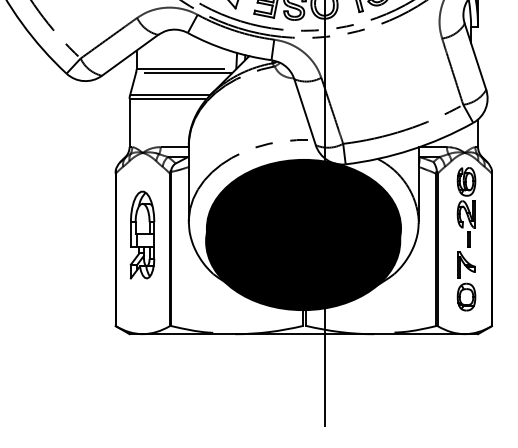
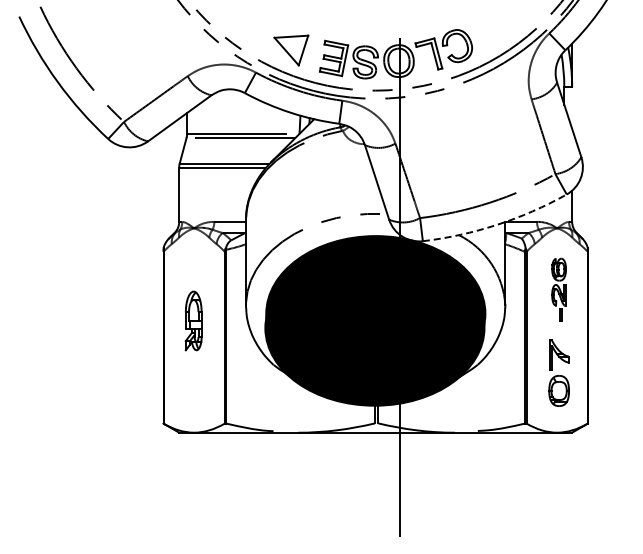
arc: (411, 149) -> (497, 224), solid -> dashed
part: (465, 207) -> (558, 289), size x0.7
part: (142, 234) -> (193, 320), size x0.6

